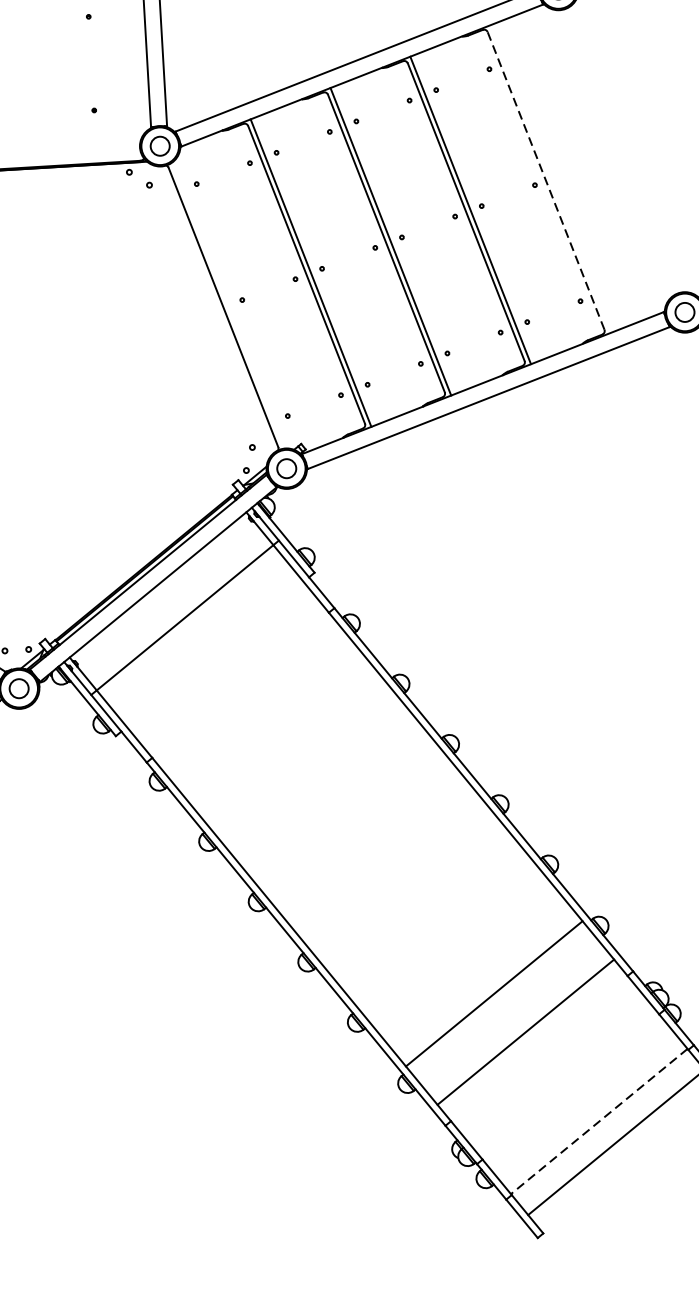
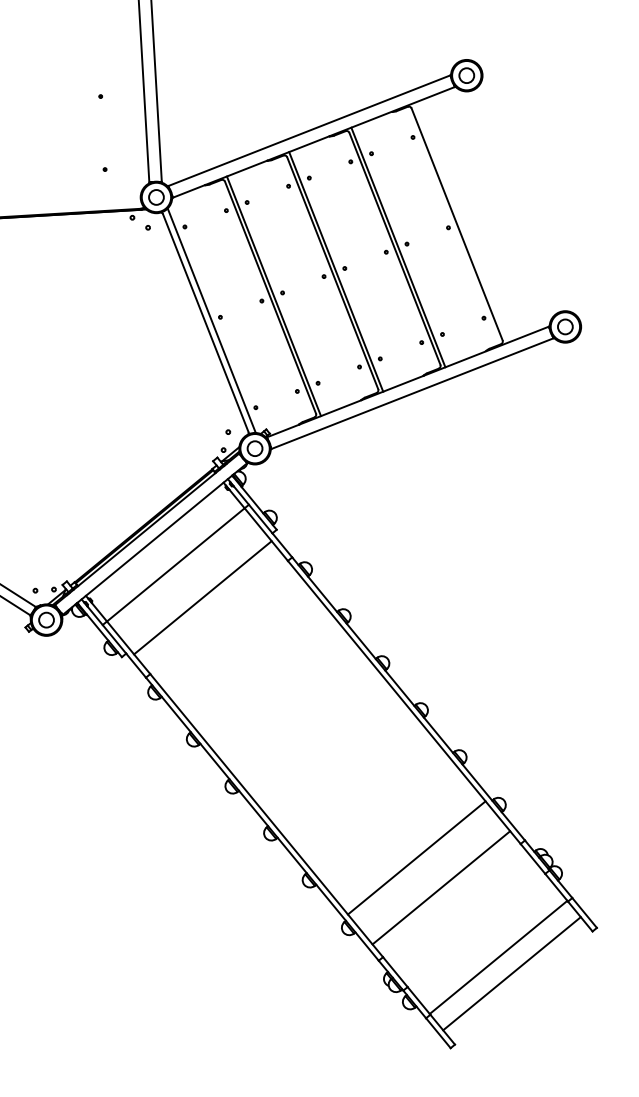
line: (546, 180) -> (457, 224), dashed -> solid
line: (230, 304) -> (211, 320), added
line: (219, 659) -> (202, 597), added
line: (599, 1121) -> (498, 957), dashed -> solid

